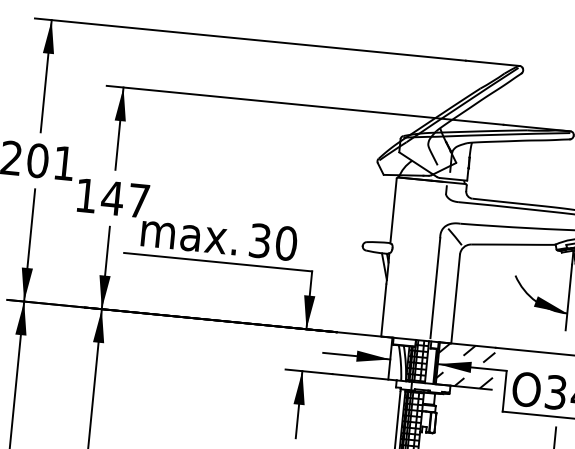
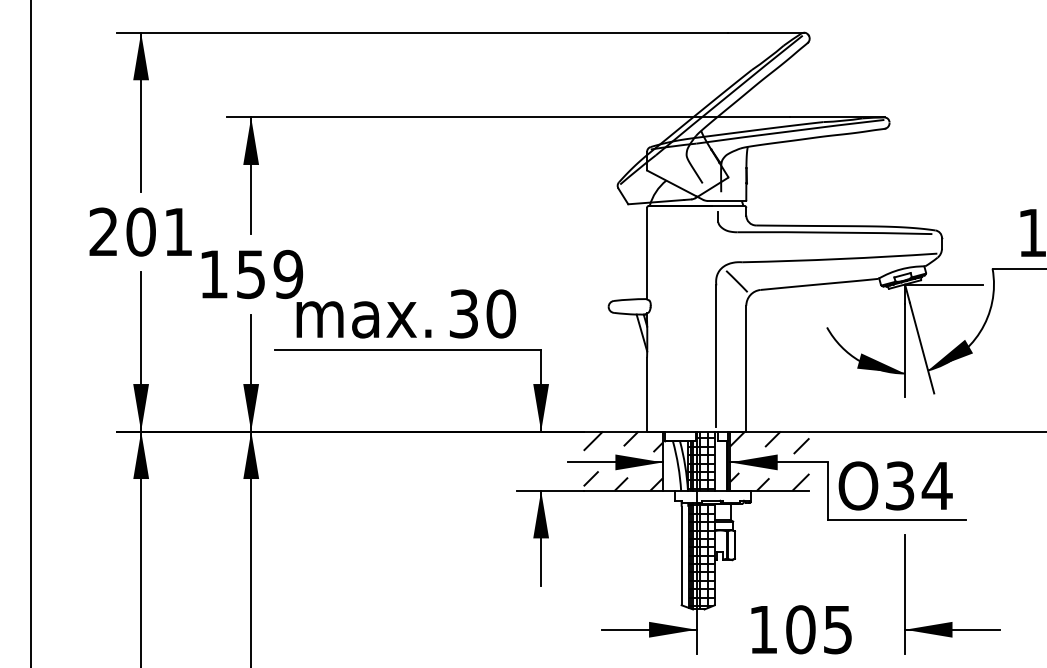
text: (125, 199) -> (269, 274), 147 -> 159
hatch: (363, 341) -> (622, 441), added
hatch: (360, 369) -> (622, 480), added

